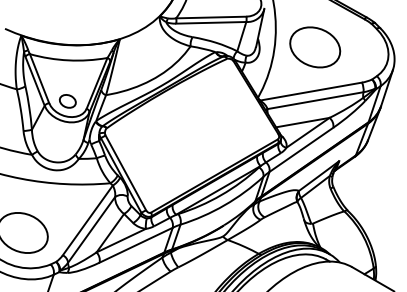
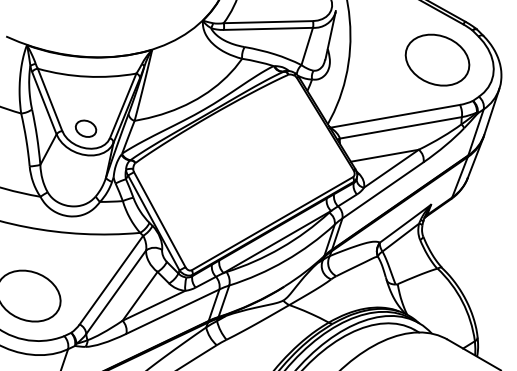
part: (315, 46) -> (437, 59), moved

